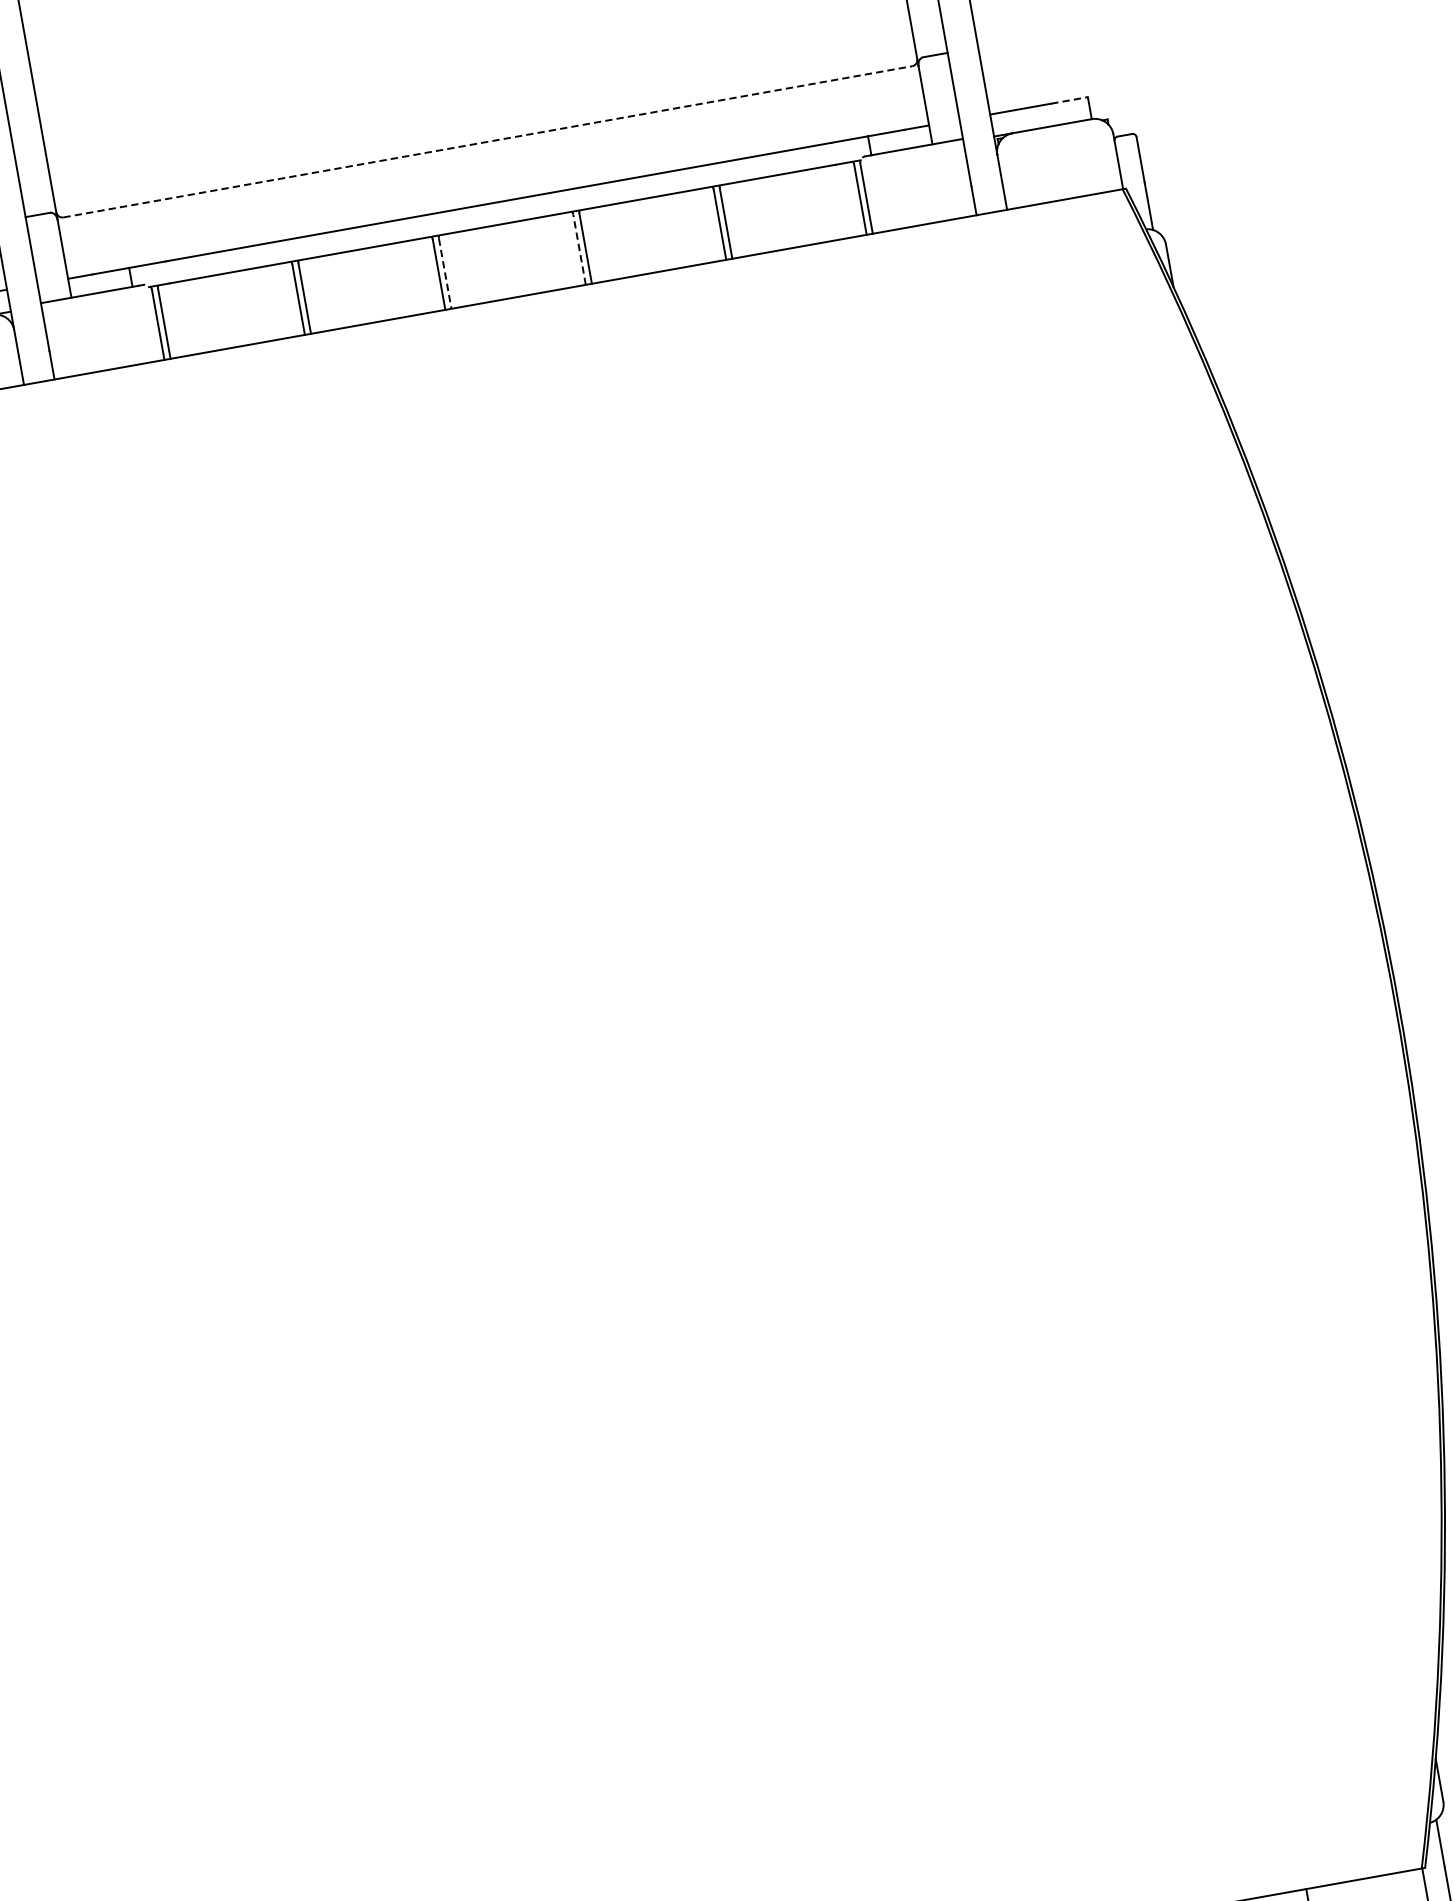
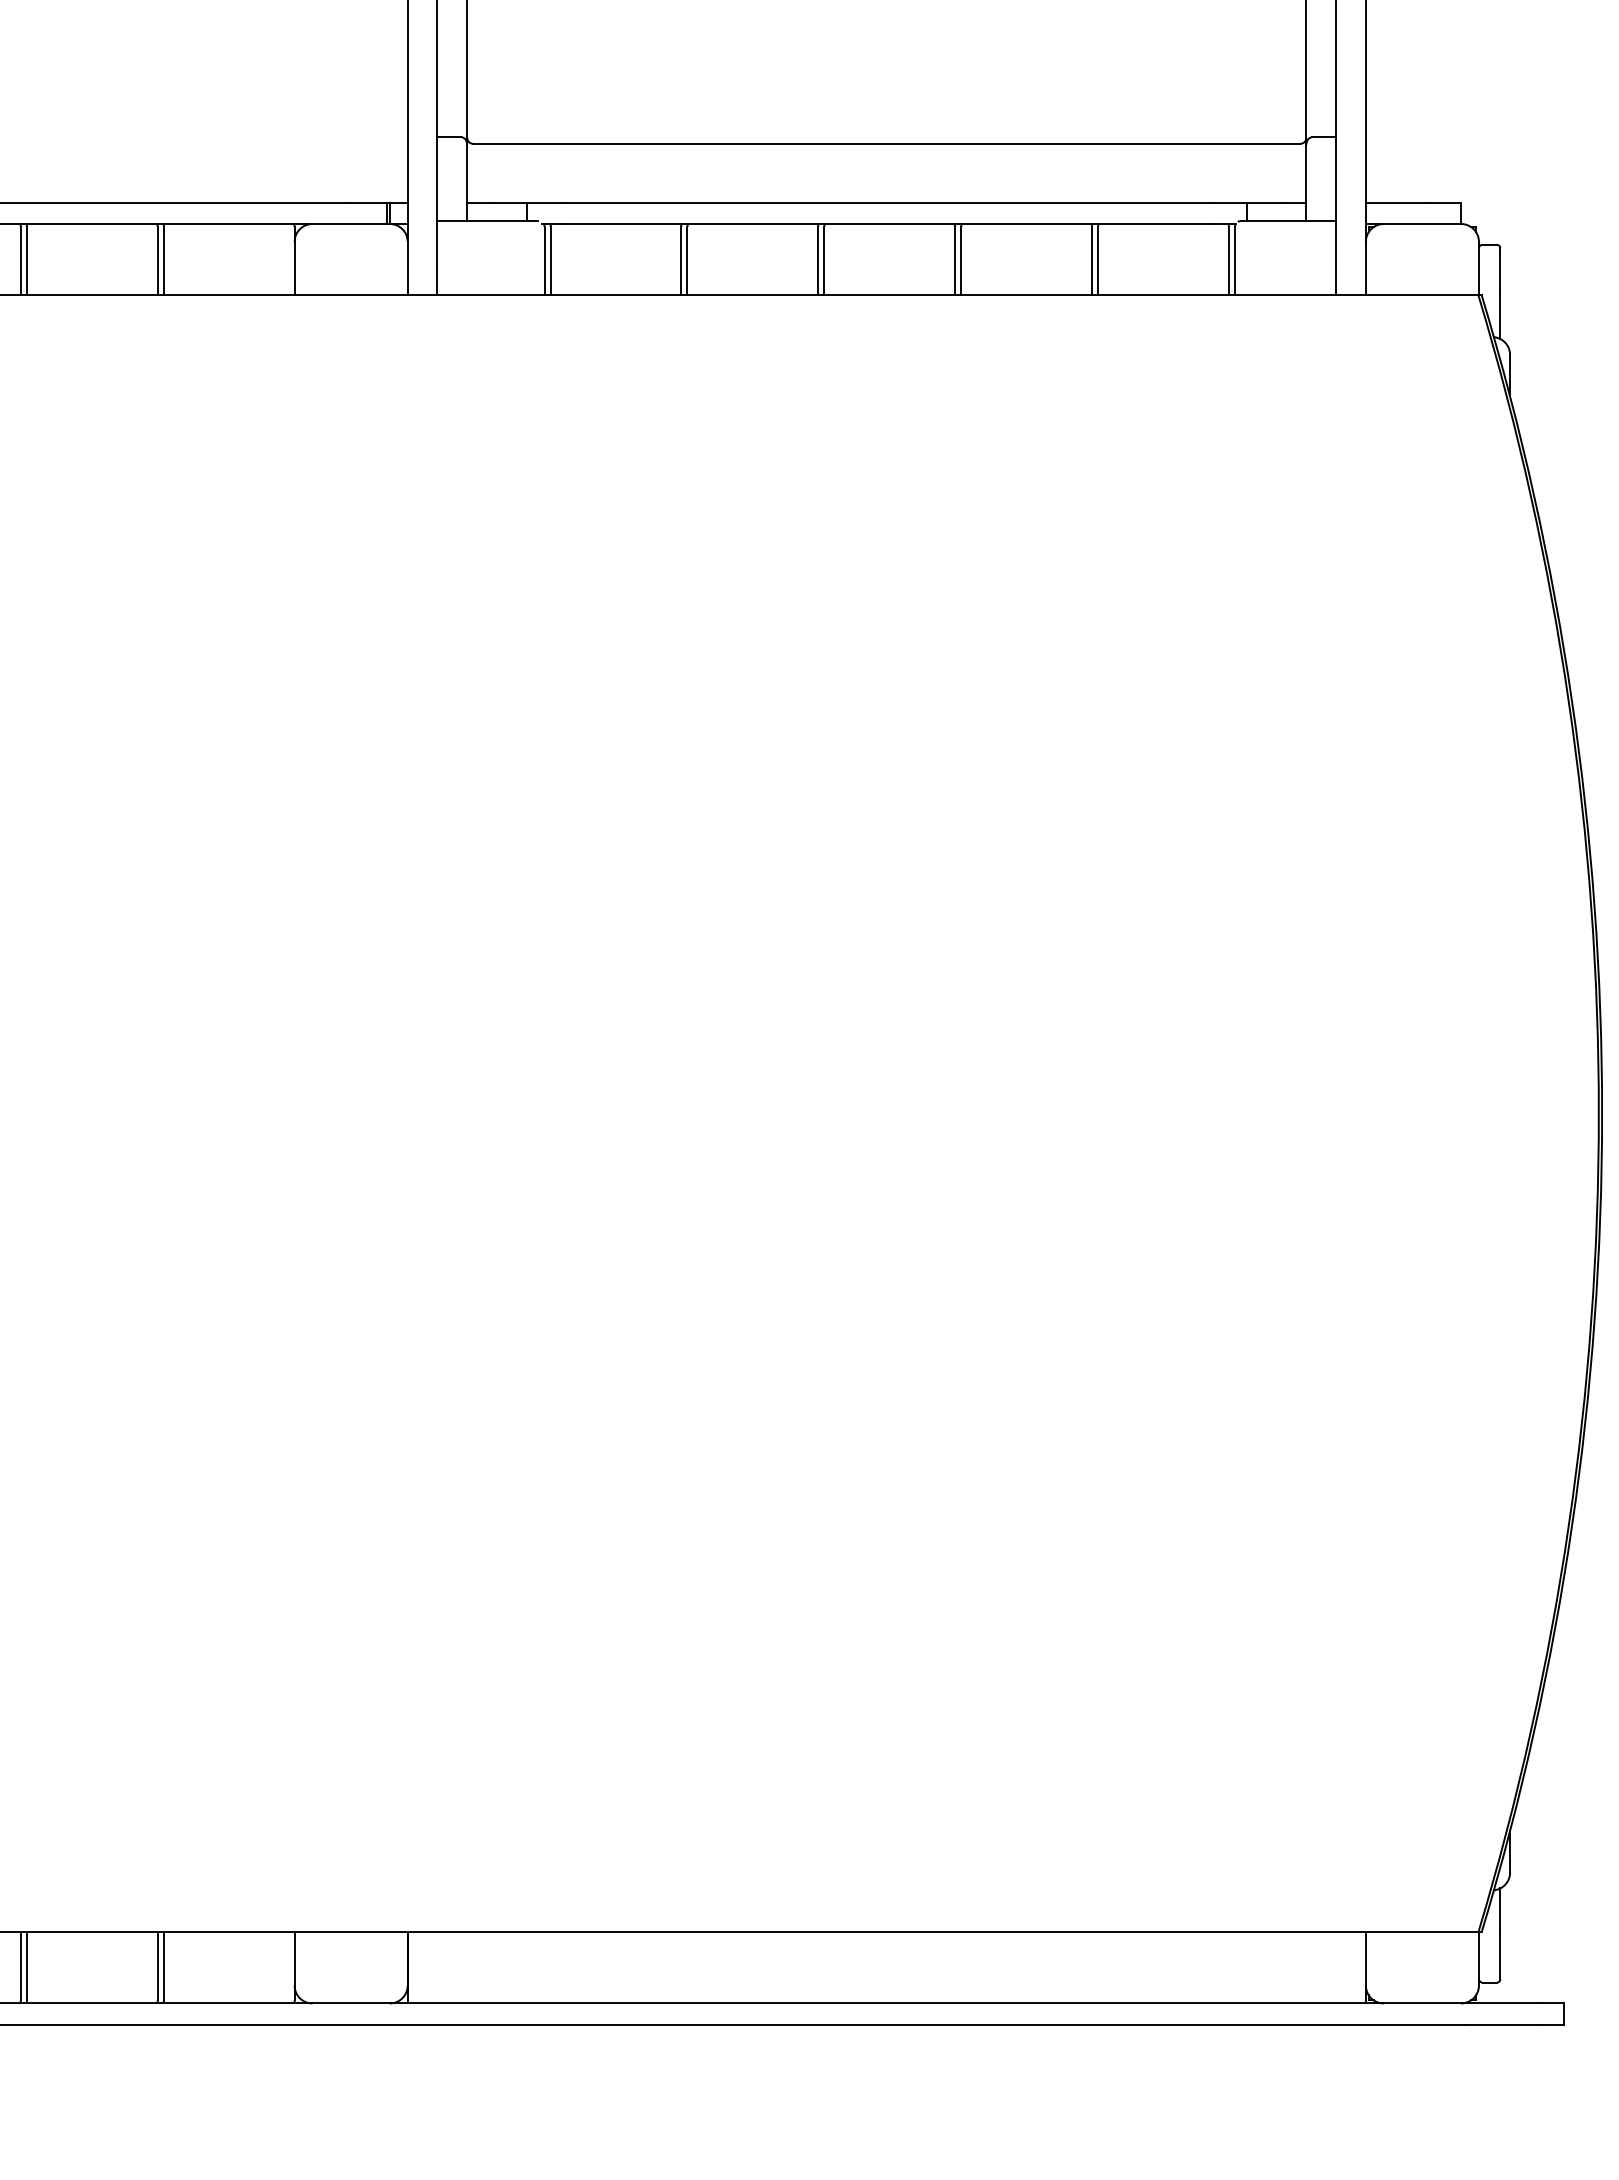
line: (1069, 100) -> (1443, 202), dashed -> solid
line: (487, 141) -> (886, 143), dashed -> solid
line: (579, 249) -> (955, 260), dashed -> solid
line: (445, 273) -> (824, 261), dashed -> solid

